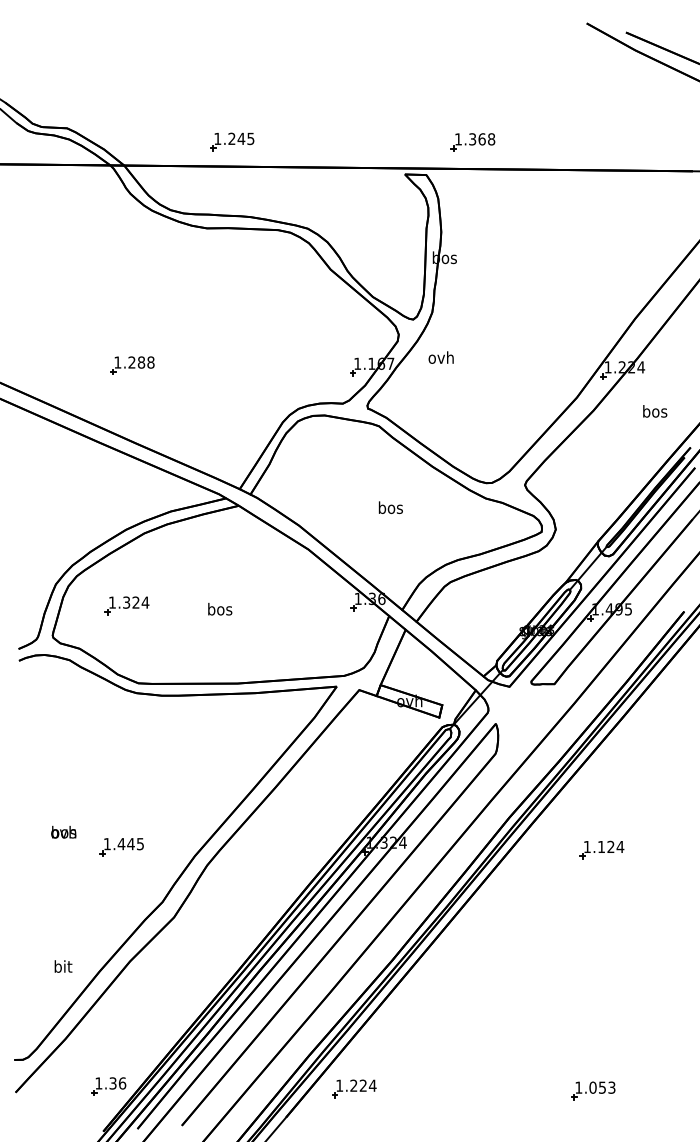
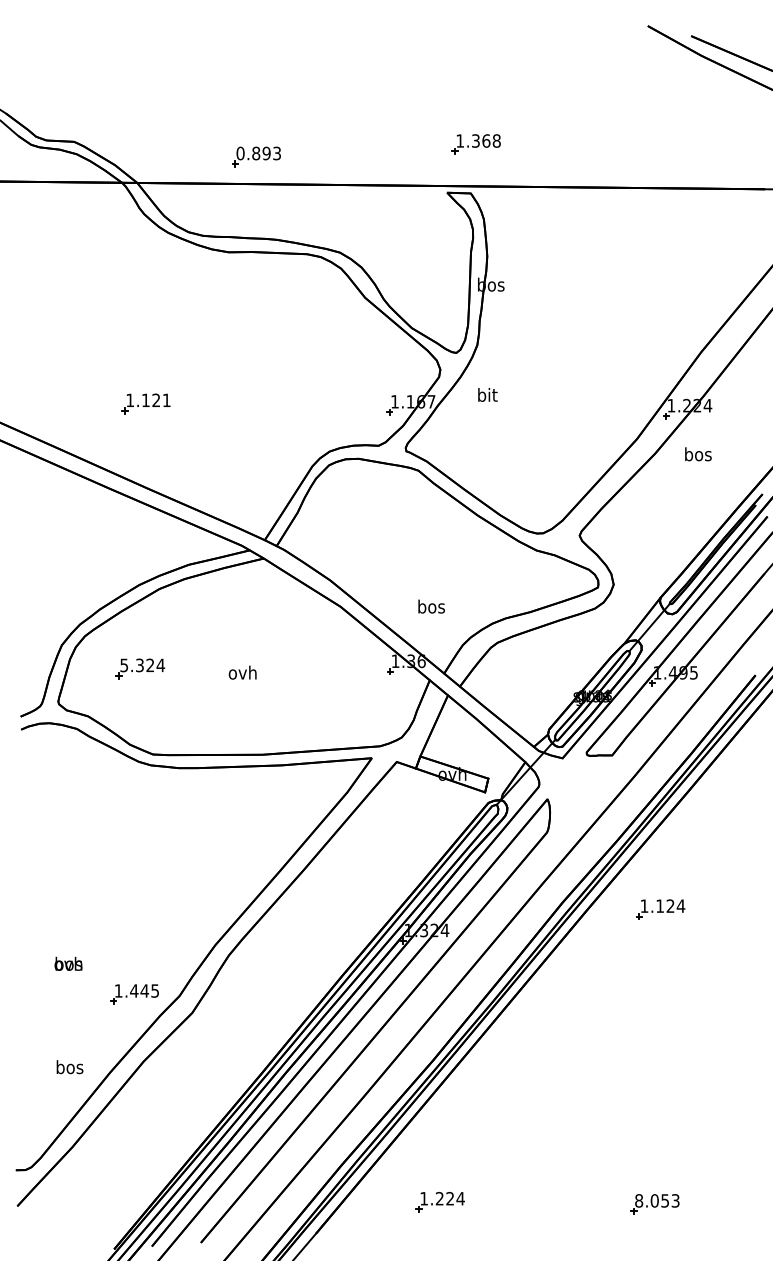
text: (234, 138) -> (258, 153), 1.245 -> 0.893
part: (472, 142) -> (475, 144), moved
text: (441, 357) -> (487, 394), ovh -> bit
text: (141, 362) -> (156, 400), 1.288 -> 1.121
text: (655, 411) -> (698, 454), moved
text: (390, 507) -> (431, 606), moved
text: (112, 602) -> (124, 665), 1.324 -> 5.324
text: (219, 609) -> (242, 672), bos -> ovh
text: (63, 831) -> (68, 963), moved
part: (121, 847) -> (134, 994), moved
part: (601, 850) -> (660, 909), moved
text: (62, 966) -> (69, 1067), bit -> bos
part: (108, 1086) -> (119, 1199), removed
text: (579, 1087) -> (639, 1200), 1.053 -> 8.053
part: (353, 1089) -> (439, 1202), moved

